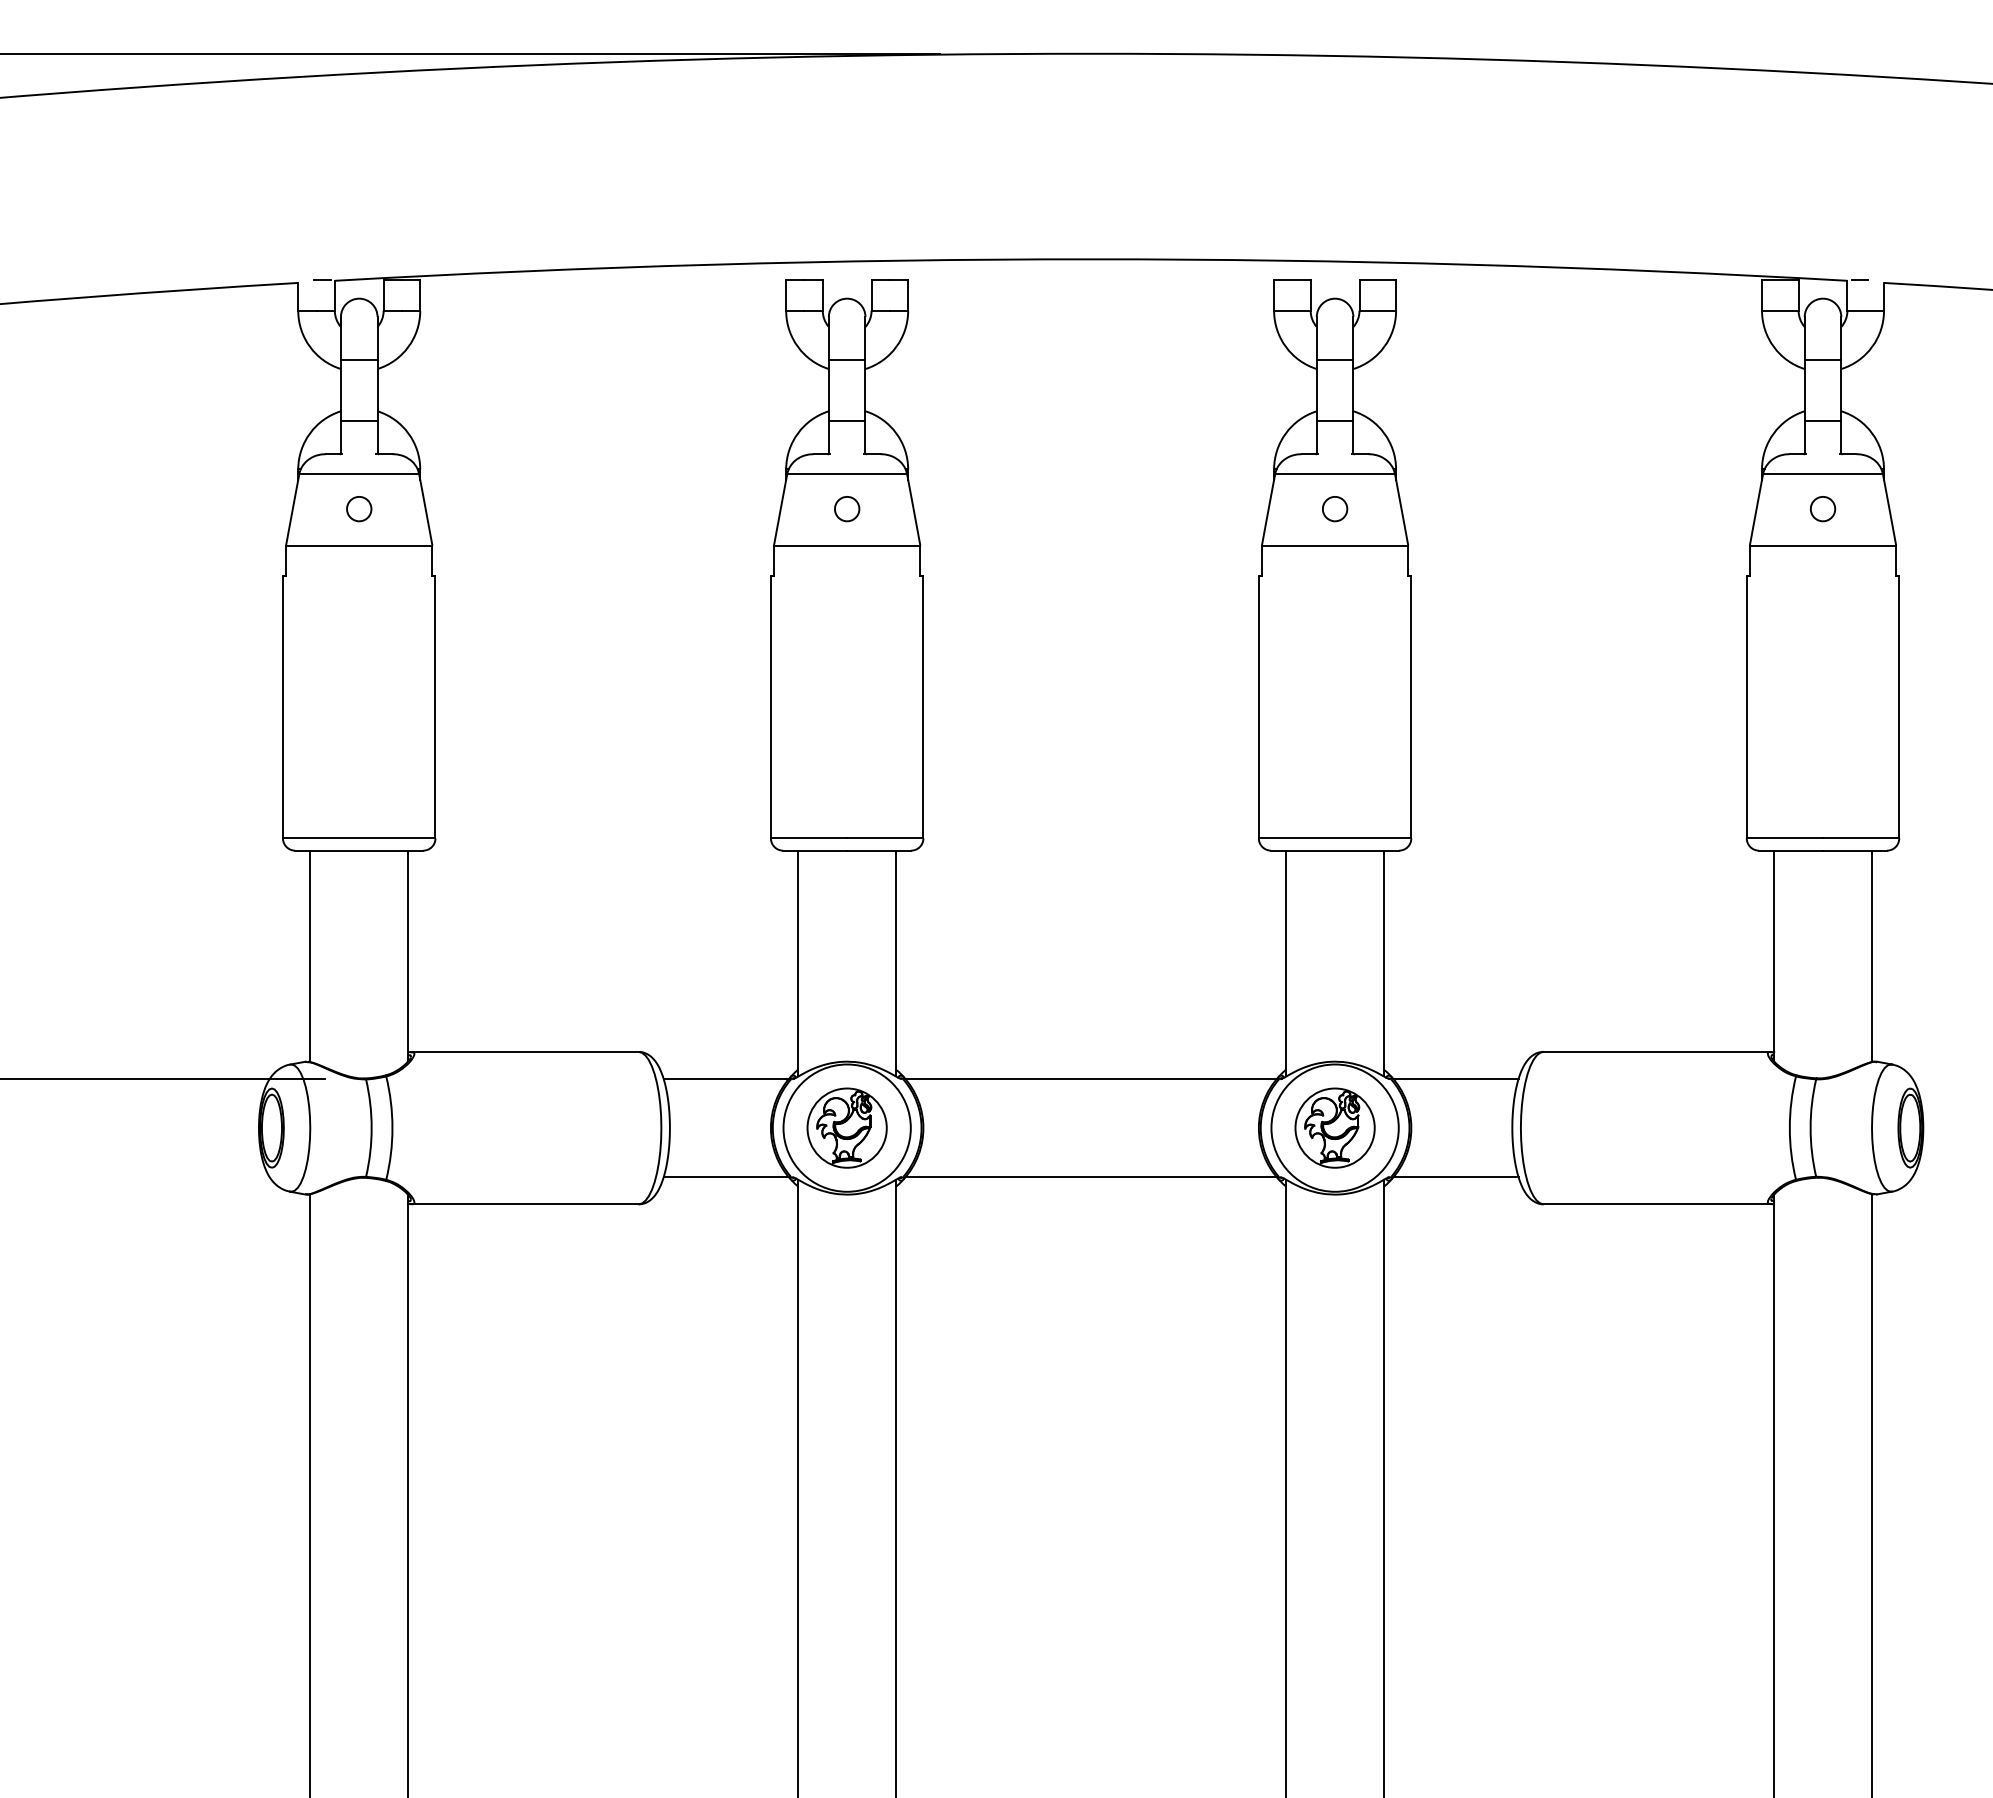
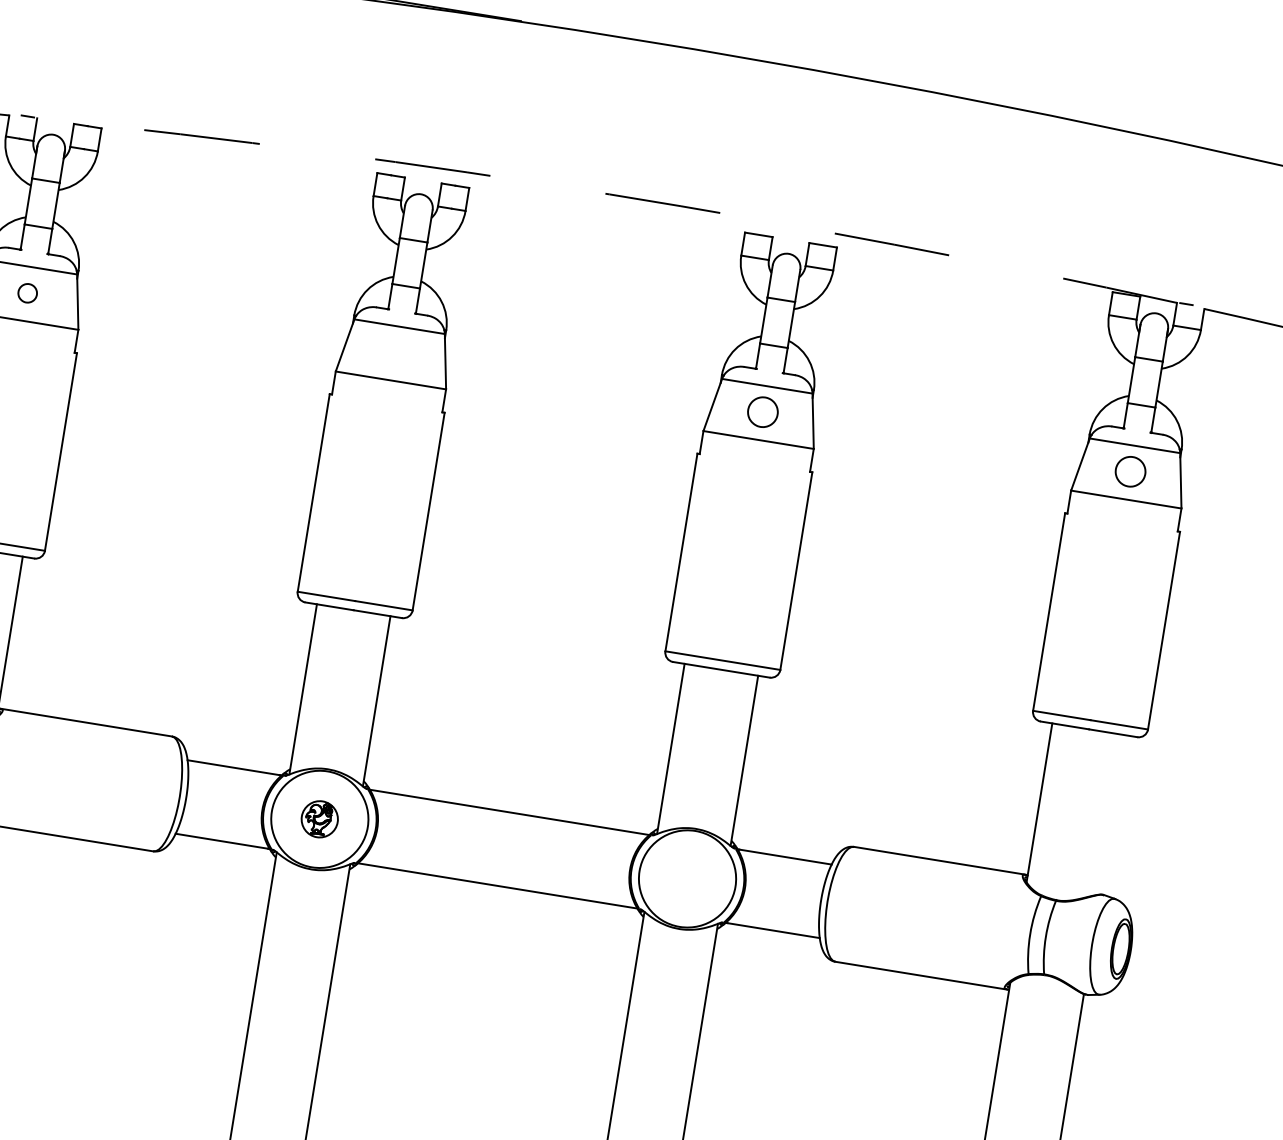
arc: (1091, 259) -> (609, 194), solid -> dashed
part: (847, 509) -> (395, 353), removed
part: (1335, 509) -> (763, 412), size x1.6
part: (1823, 509) -> (1131, 472), size x1.6
line: (1871, 956) -> (1112, 815), removed
part: (846, 1127) -> (319, 818), size x0.6
part: (1334, 1127) -> (687, 878), removed

